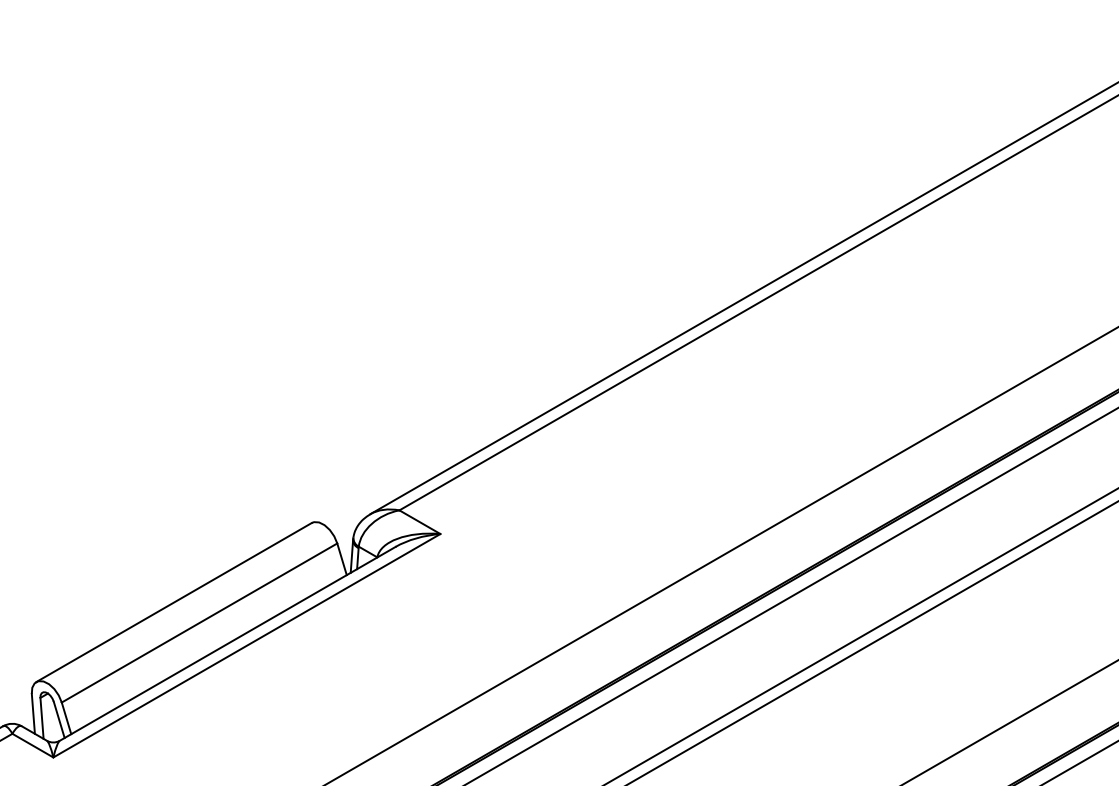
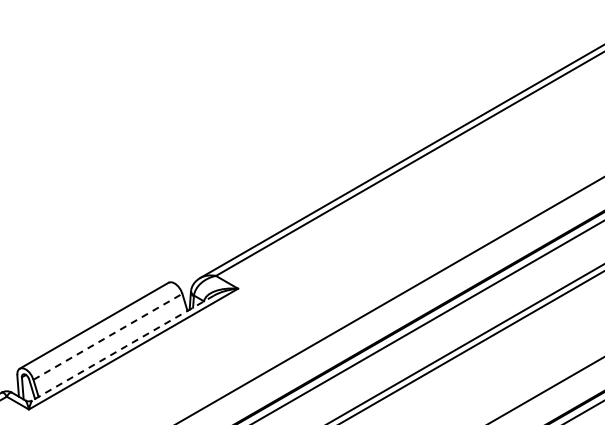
line: (198, 622) -> (107, 336), solid -> dashed
line: (228, 644) -> (123, 348), solid -> dashed

